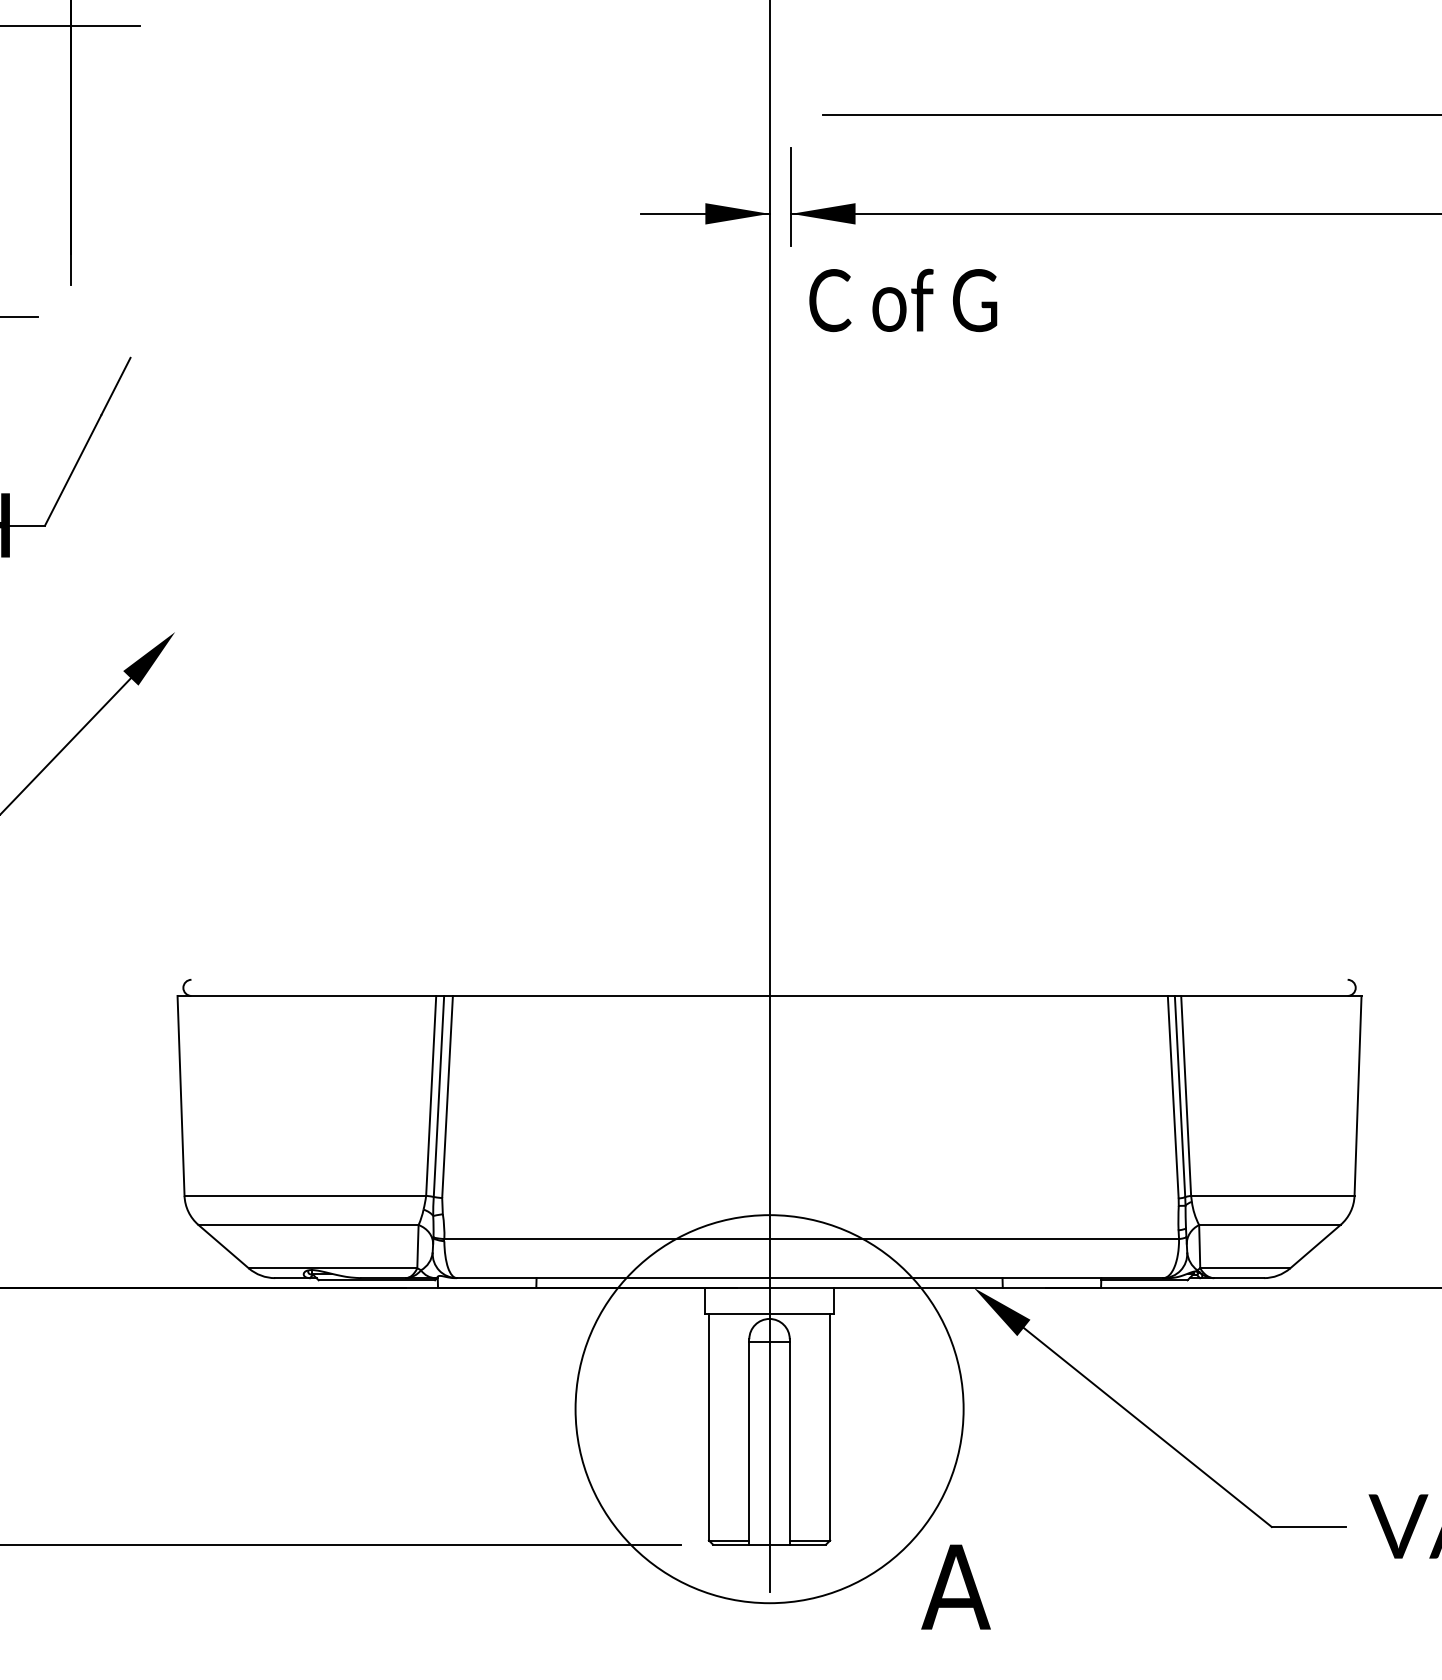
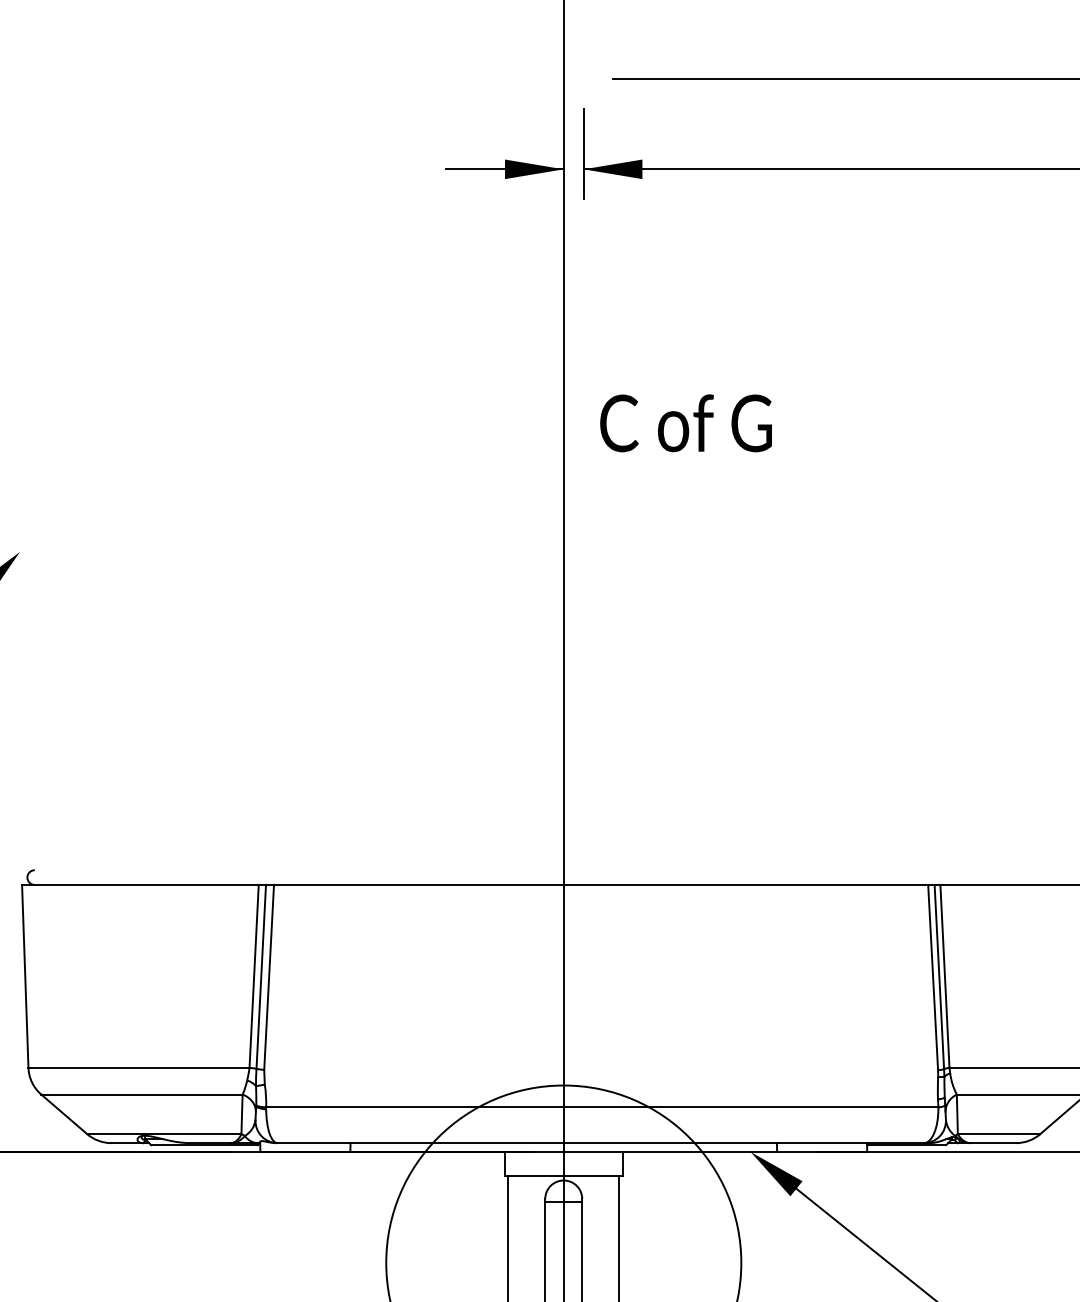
text: (903, 300) -> (686, 423), moved

